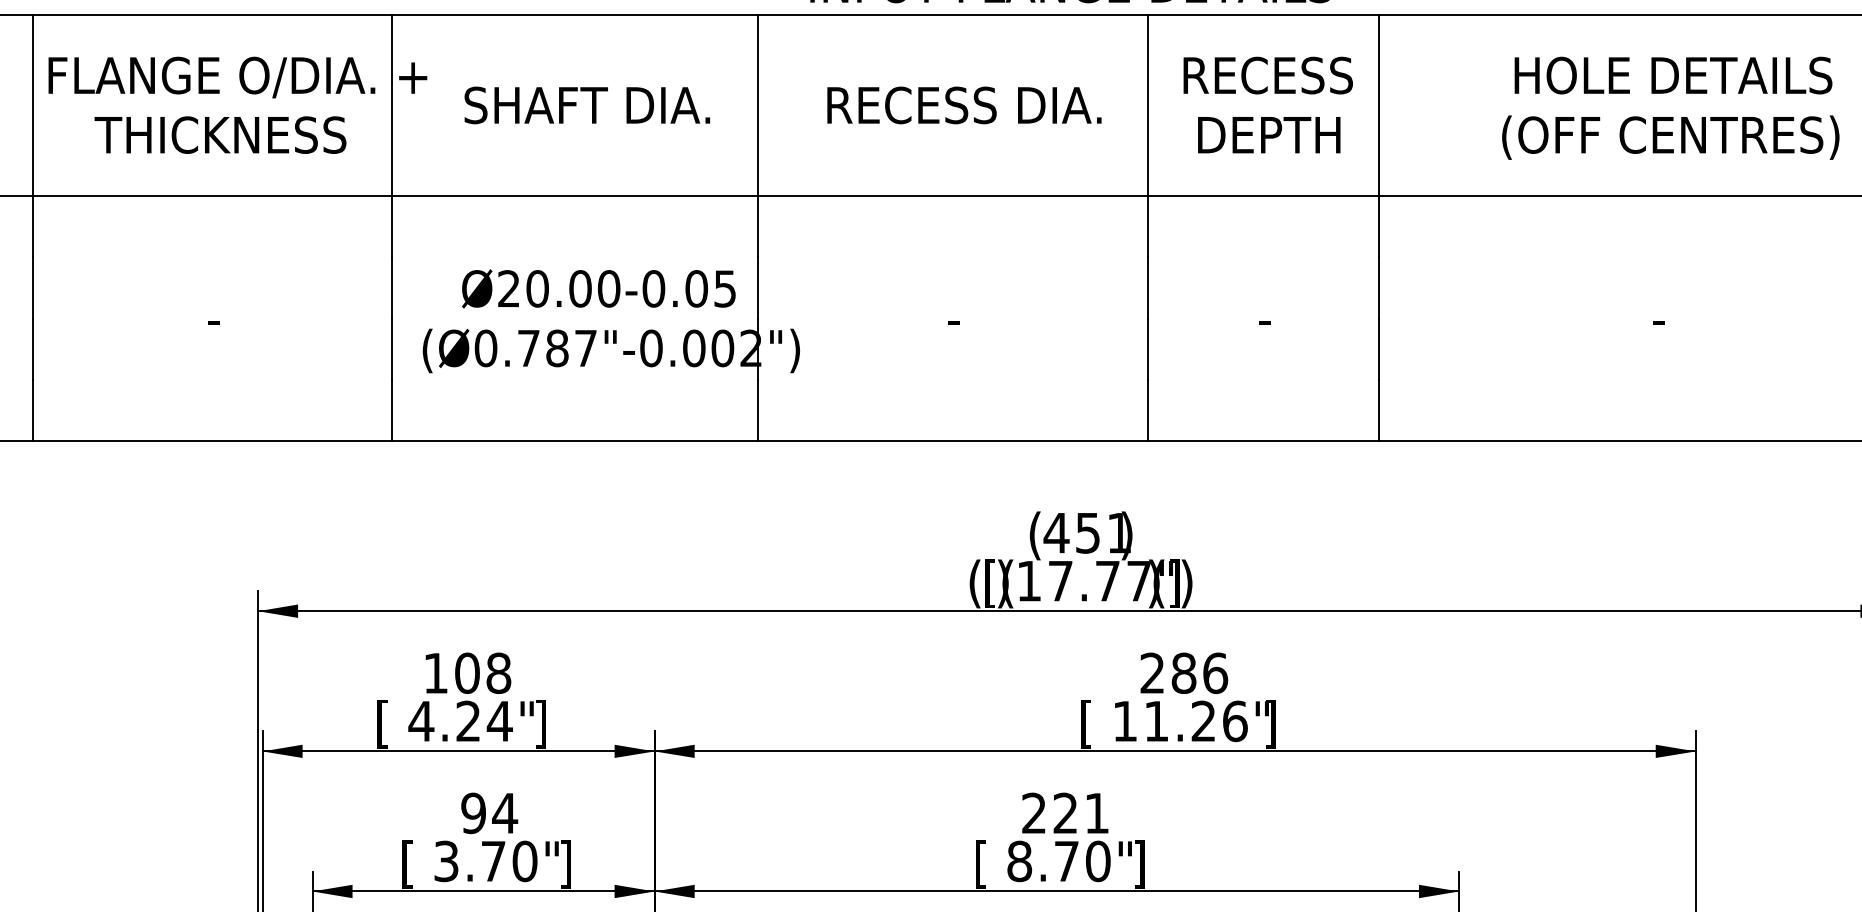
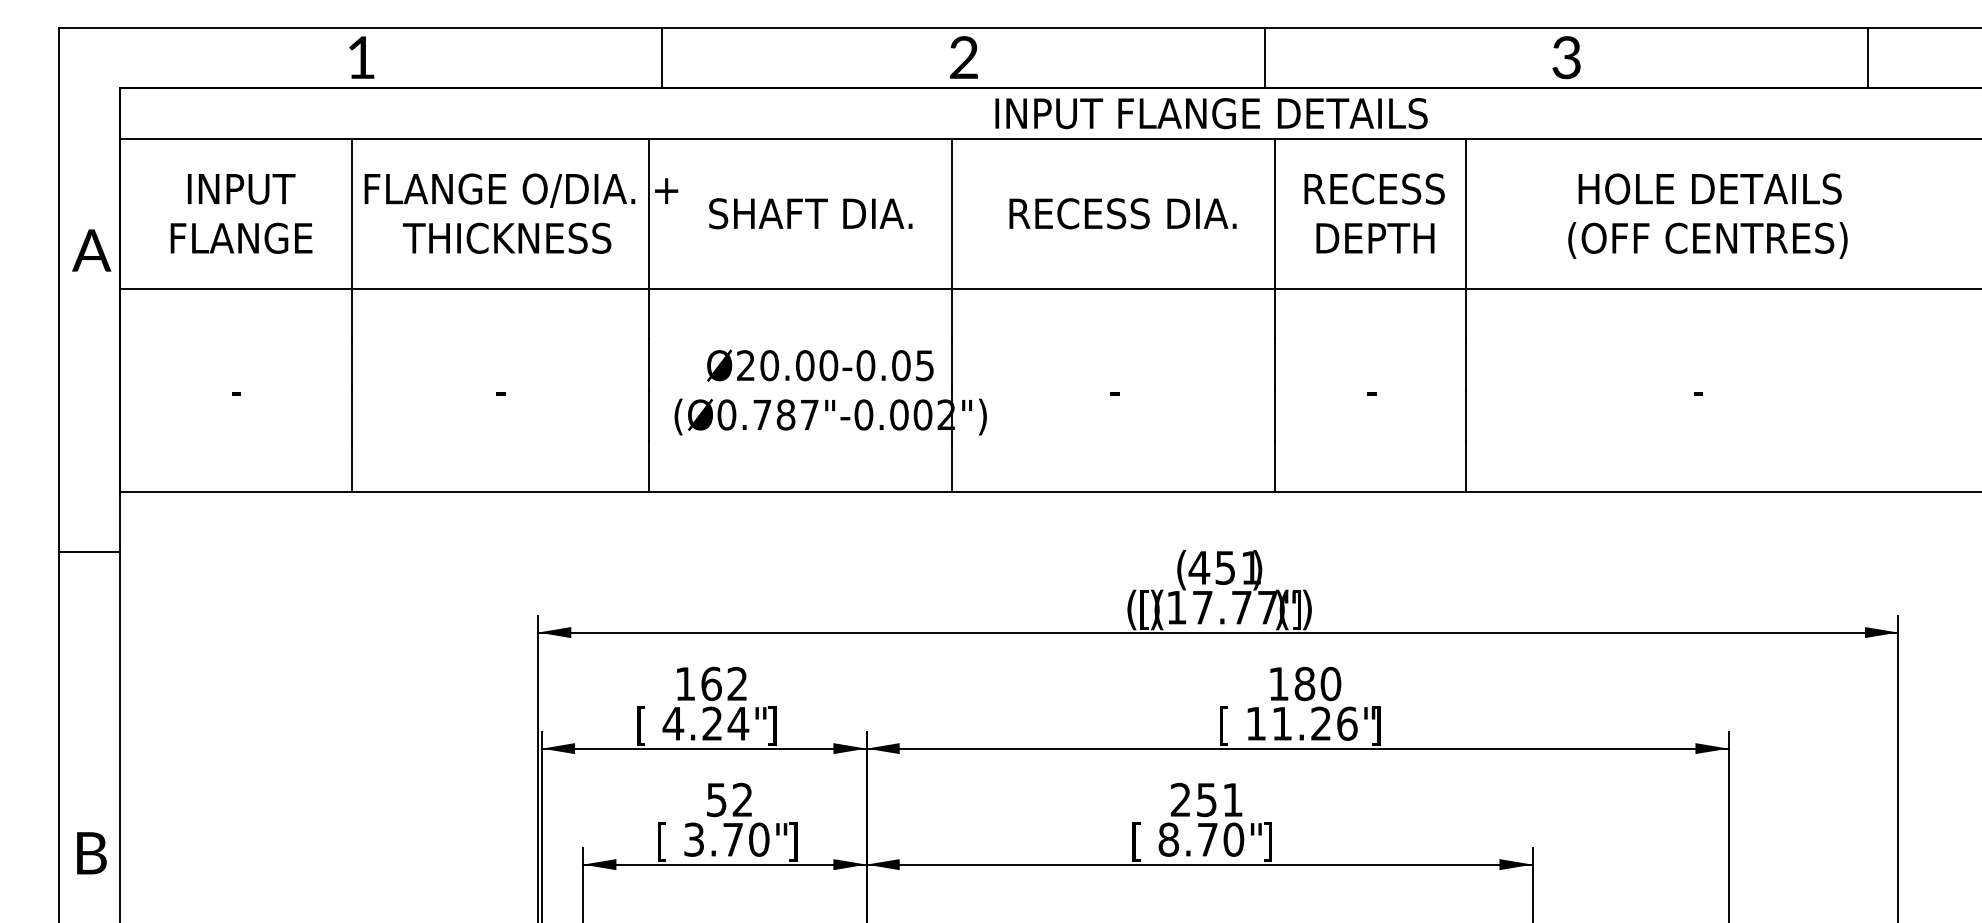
text: (483, 672) -> (724, 683), 108 -> 162
text: (1184, 672) -> (1305, 683), 286 -> 180
text: (489, 812) -> (729, 799), 94 -> 52
text: (1065, 812) -> (1206, 799), 221 -> 251

